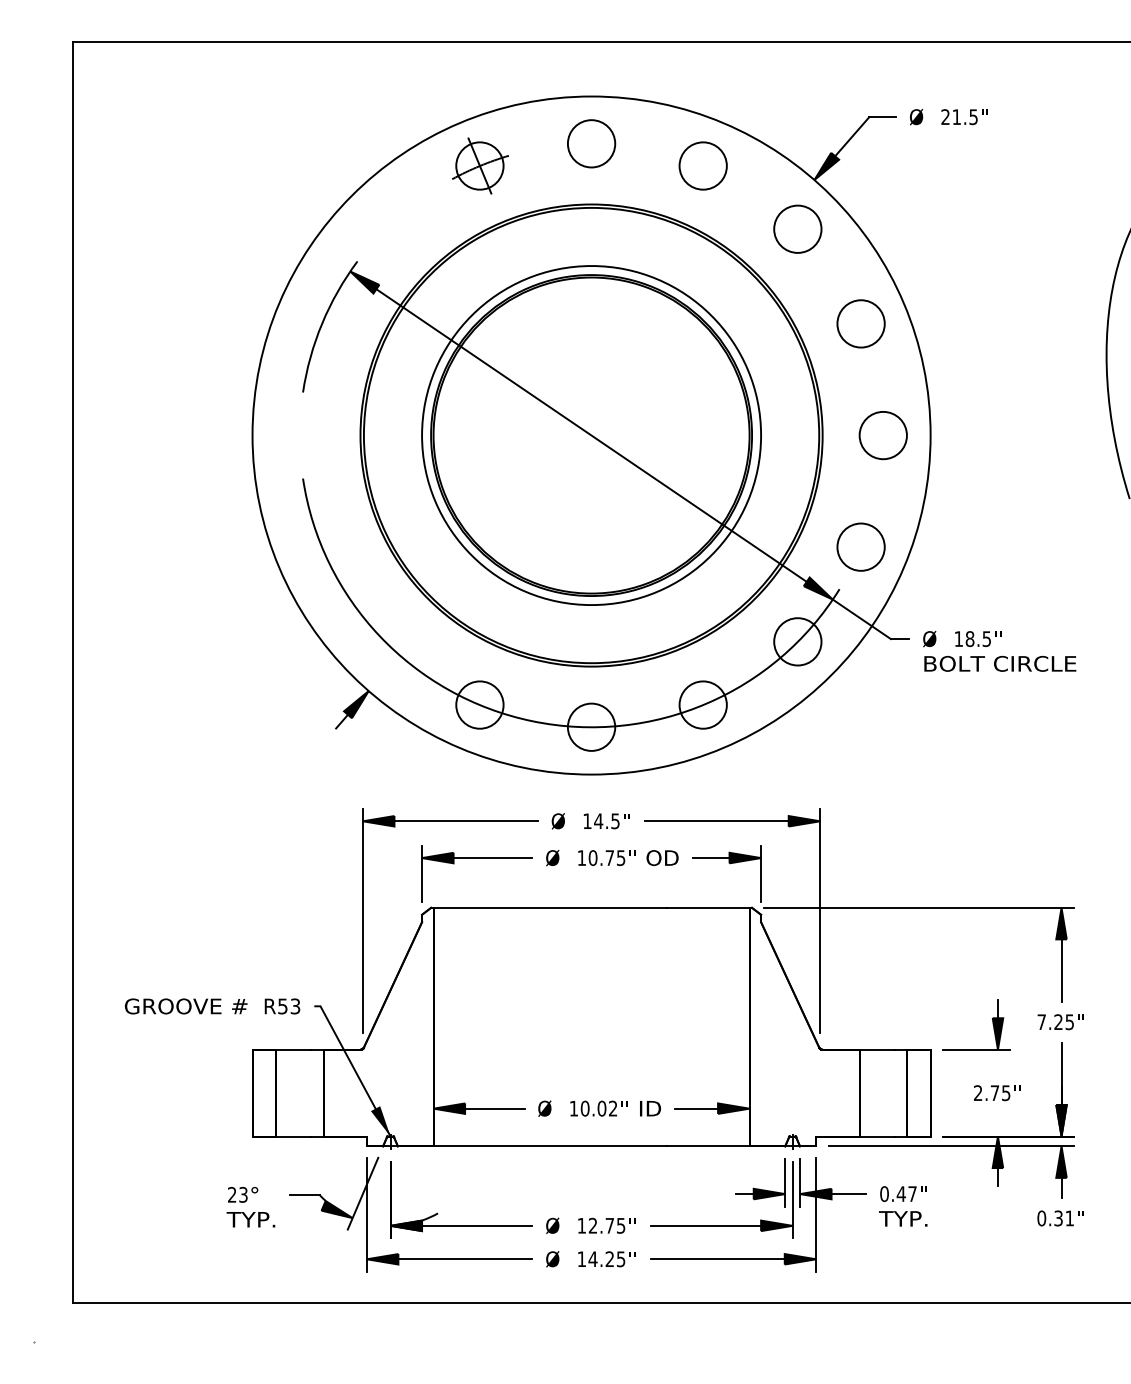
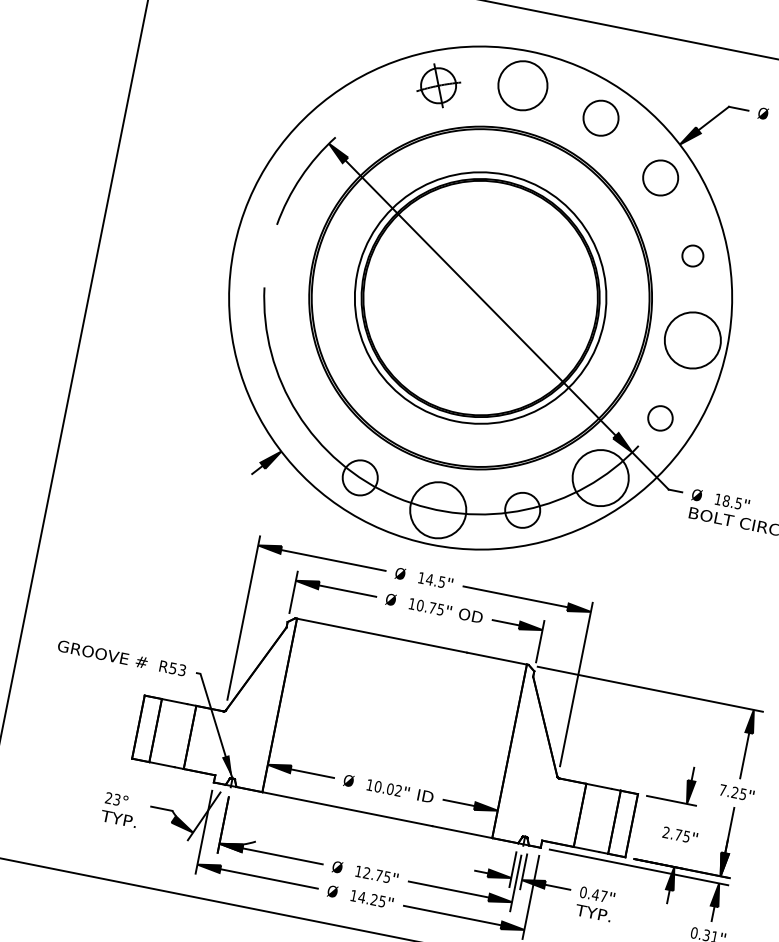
circle: (591, 143) -> (523, 85), size x1.4
circle: (860, 323) -> (692, 255), size x0.6
circle: (882, 435) -> (692, 340), size x1.6
circle: (860, 546) -> (660, 417), size x0.7
circle: (797, 641) -> (600, 477), size x1.6
circle: (591, 726) -> (438, 509), size x1.6

